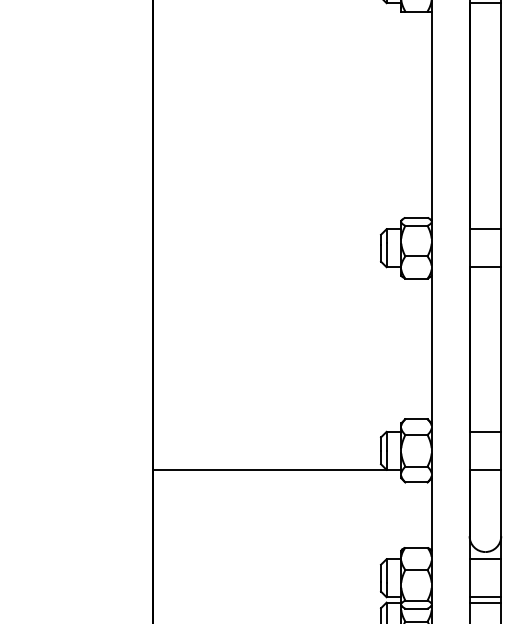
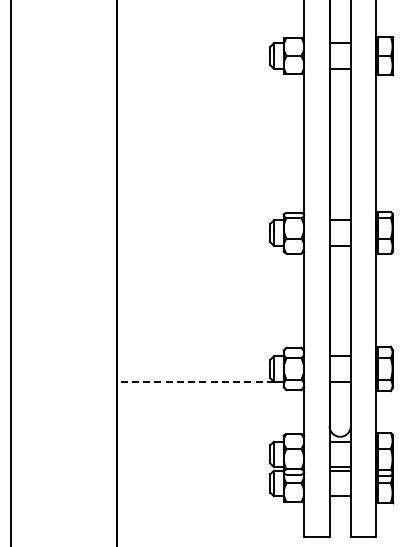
line: (269, 469) -> (195, 381), solid -> dashed

